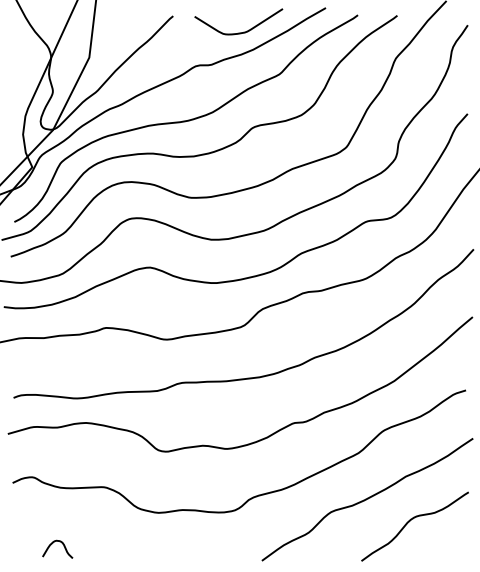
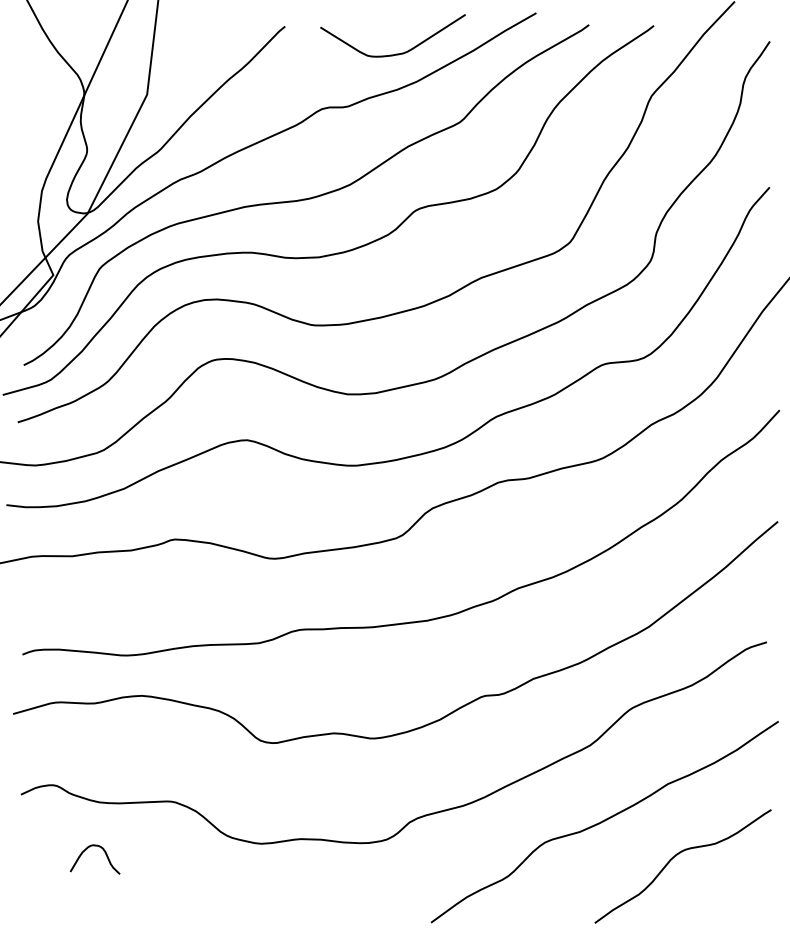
curve: (59, 542) -> (98, 848), moved

